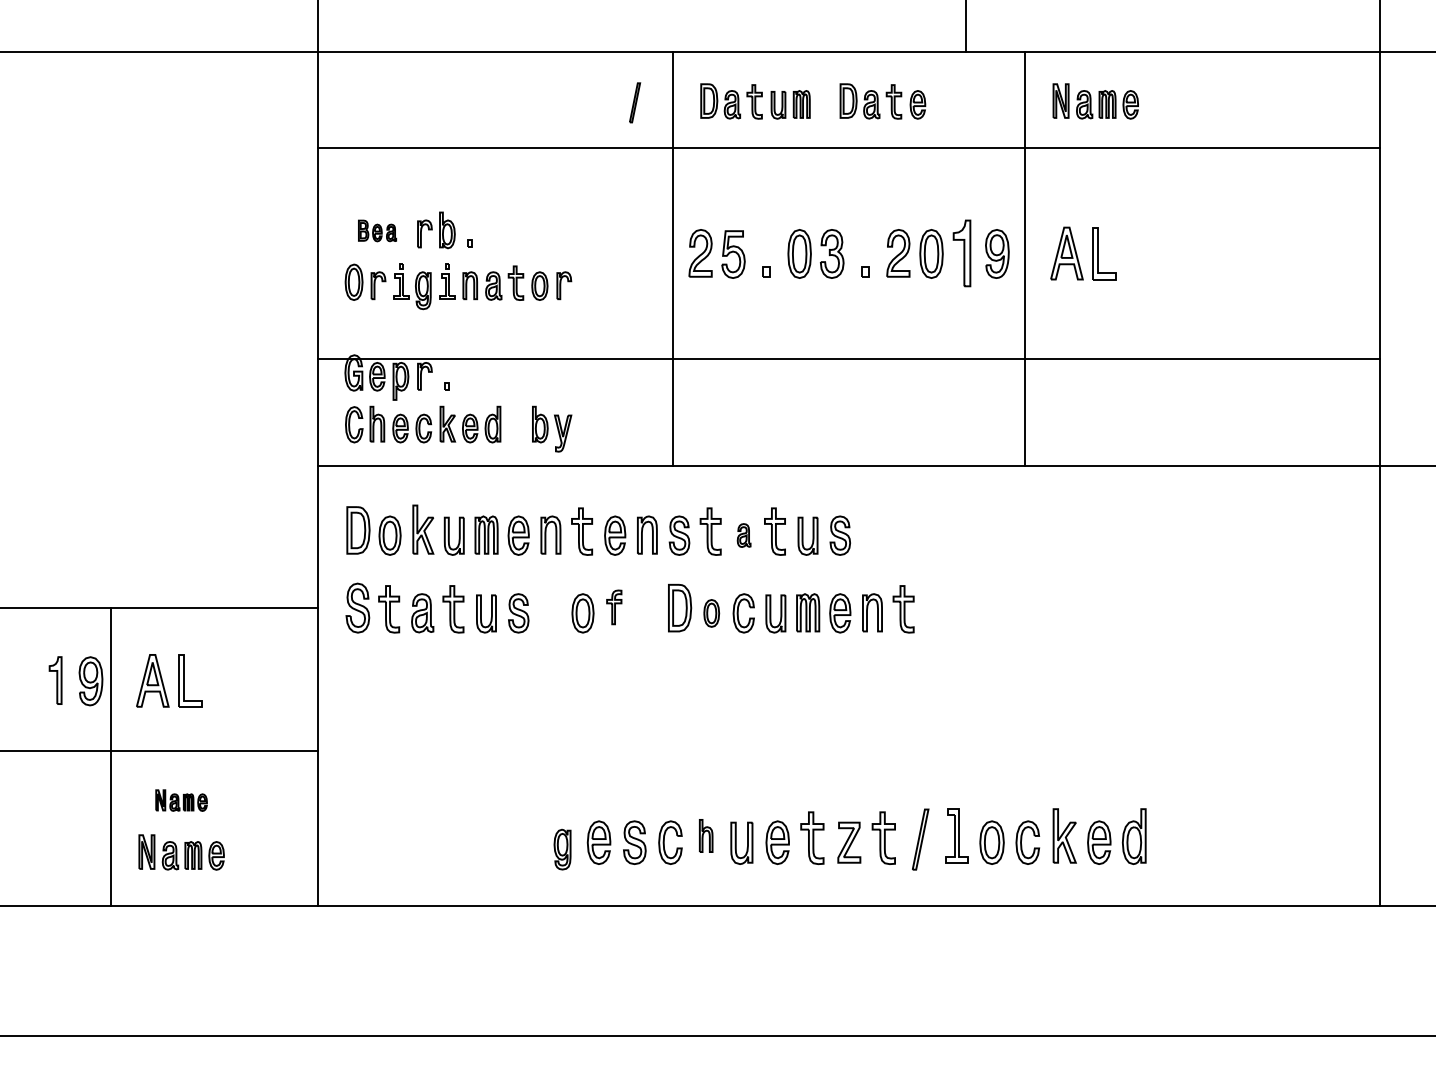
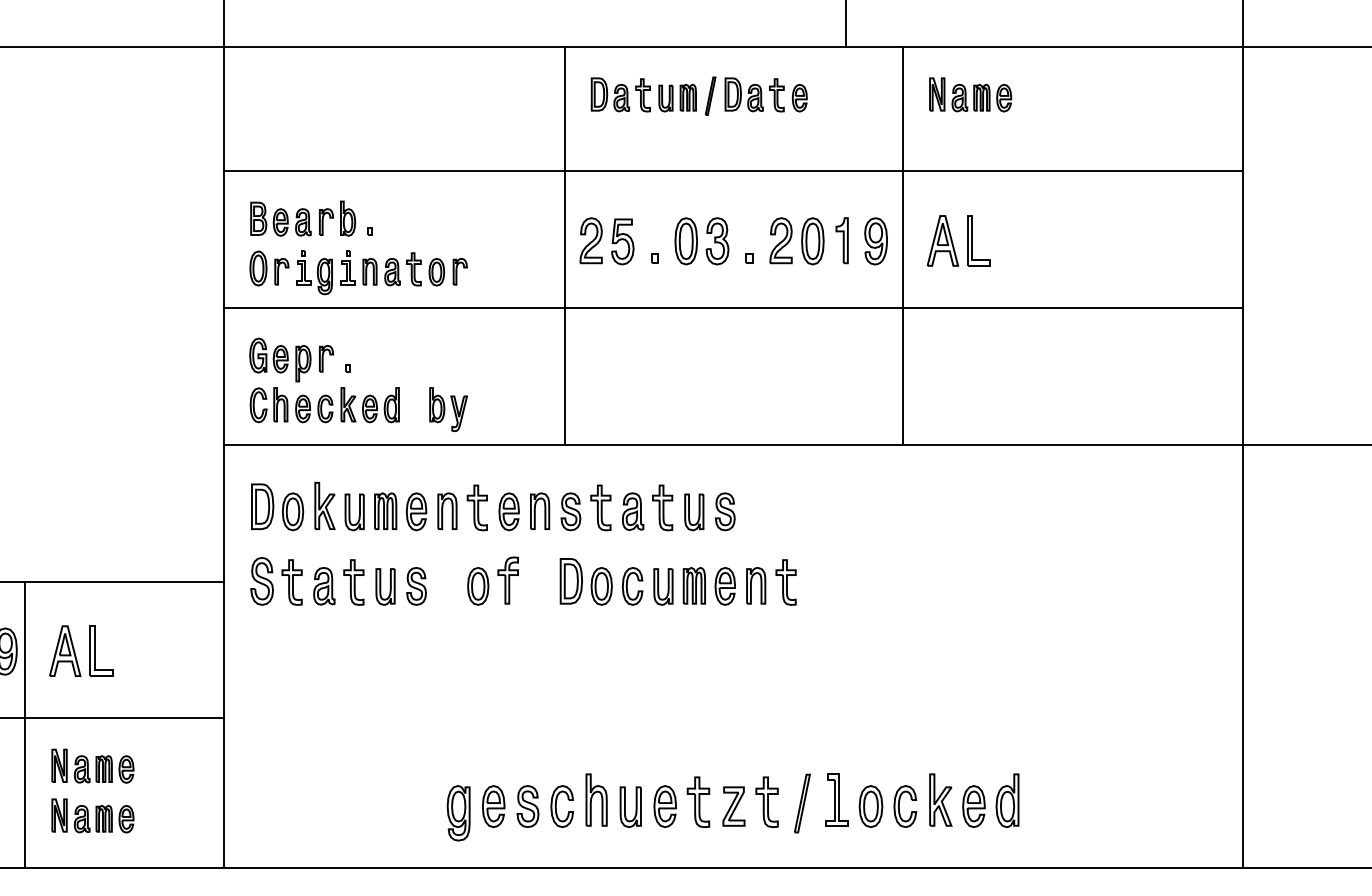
part: (635, 102) -> (711, 95), moved
line: (849, 148) -> (734, 171), moved
part: (377, 230) -> (280, 218), size x1.67
part: (961, 252) -> (841, 239), size x0.71
line: (849, 358) -> (734, 308), moved
part: (743, 535) -> (632, 511), size x1.67
part: (614, 607) -> (508, 580), size x1.43
part: (711, 613) -> (601, 586), size x1.43
part: (181, 800) -> (92, 766), size x1.67
part: (705, 835) -> (595, 799), size x1.67
part: (562, 849) -> (458, 813), size x1.43

